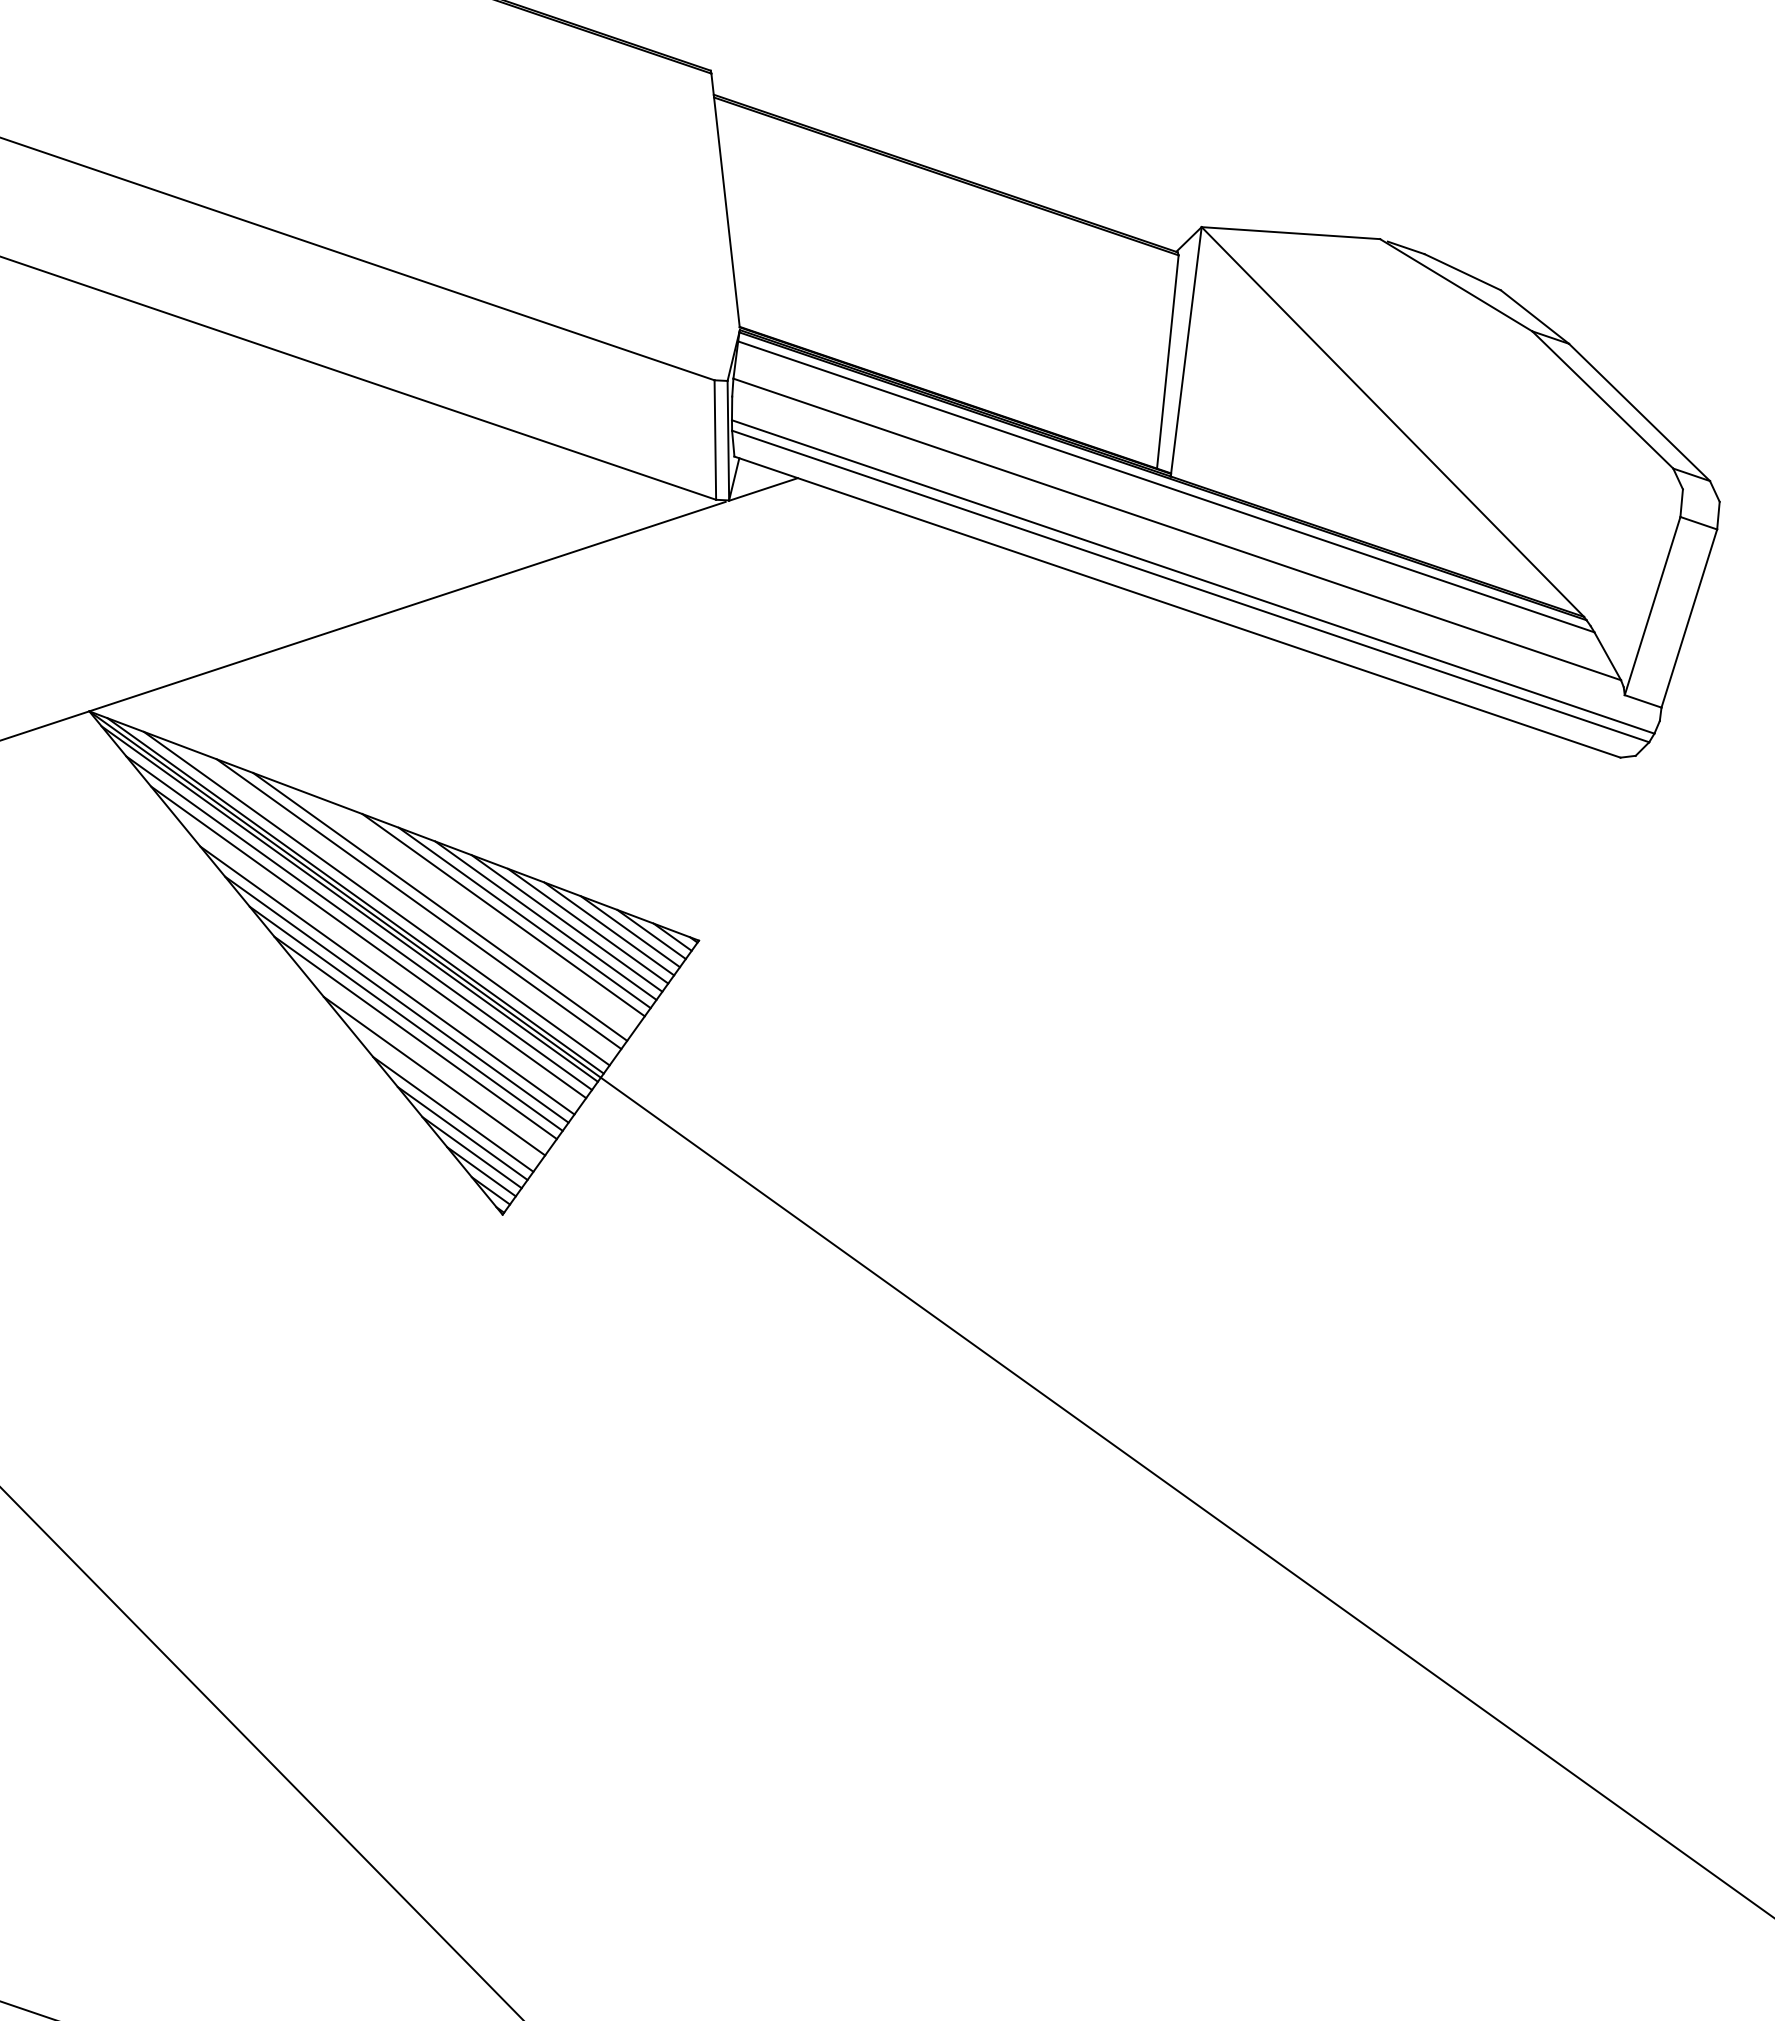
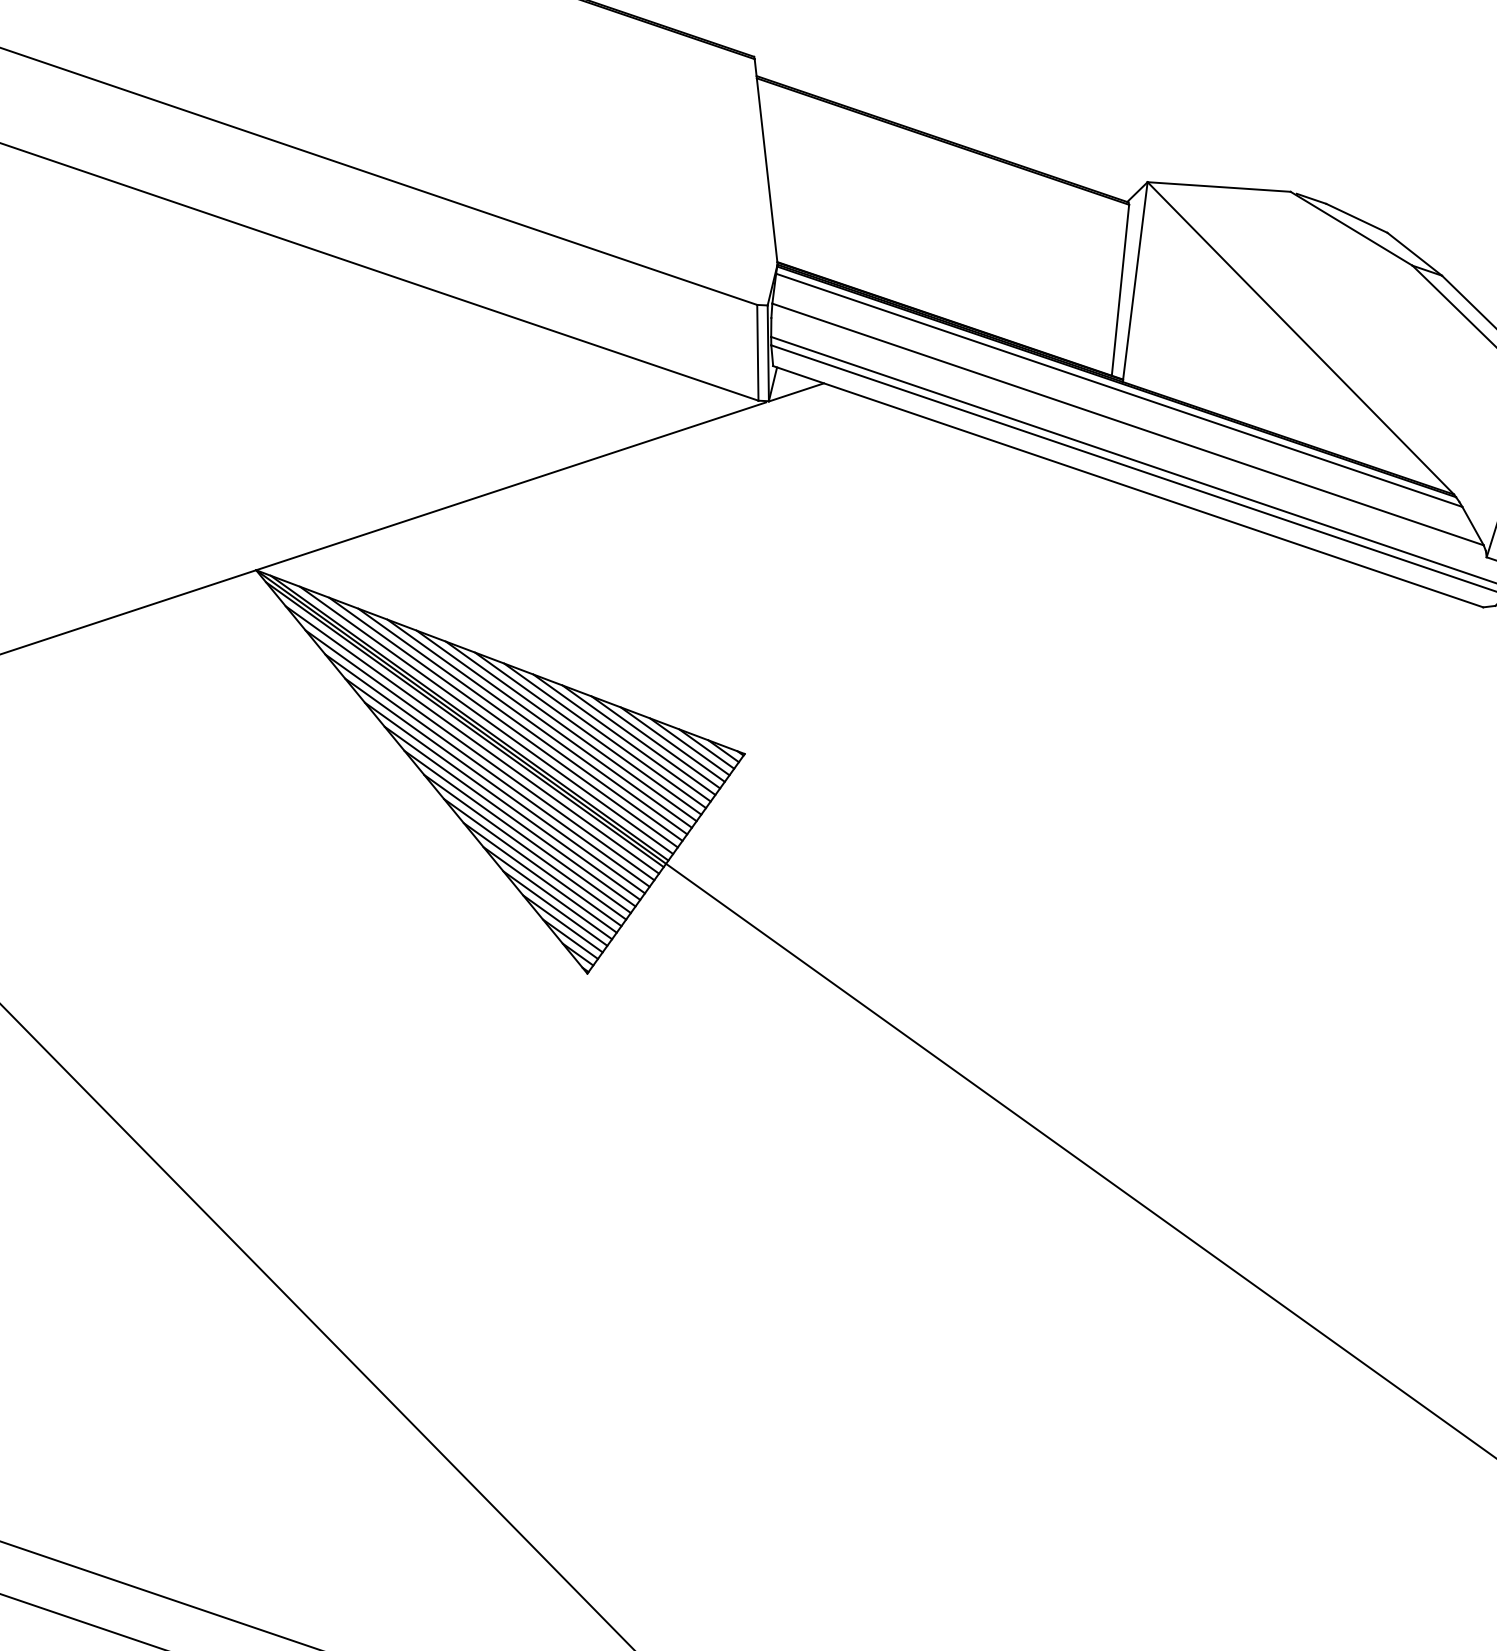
line: (397, 901) -> (503, 722), added
line: (460, 908) -> (553, 728), added
line: (481, 912) -> (570, 731), added
line: (377, 961) -> (487, 770), added
line: (425, 1057) -> (525, 847), added
line: (442, 1094) -> (539, 877), added

